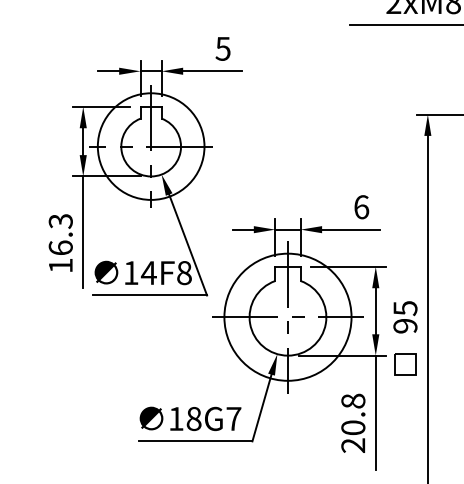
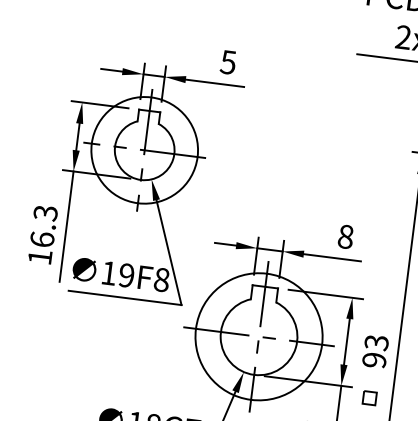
text: (361, 207) -> (345, 237), 6 -> 8
text: (148, 273) -> (126, 275), 14F8 -> 19F8
text: (405, 308) -> (376, 342), 95 -> 93
part: (405, 364) -> (369, 398), size x0.6

